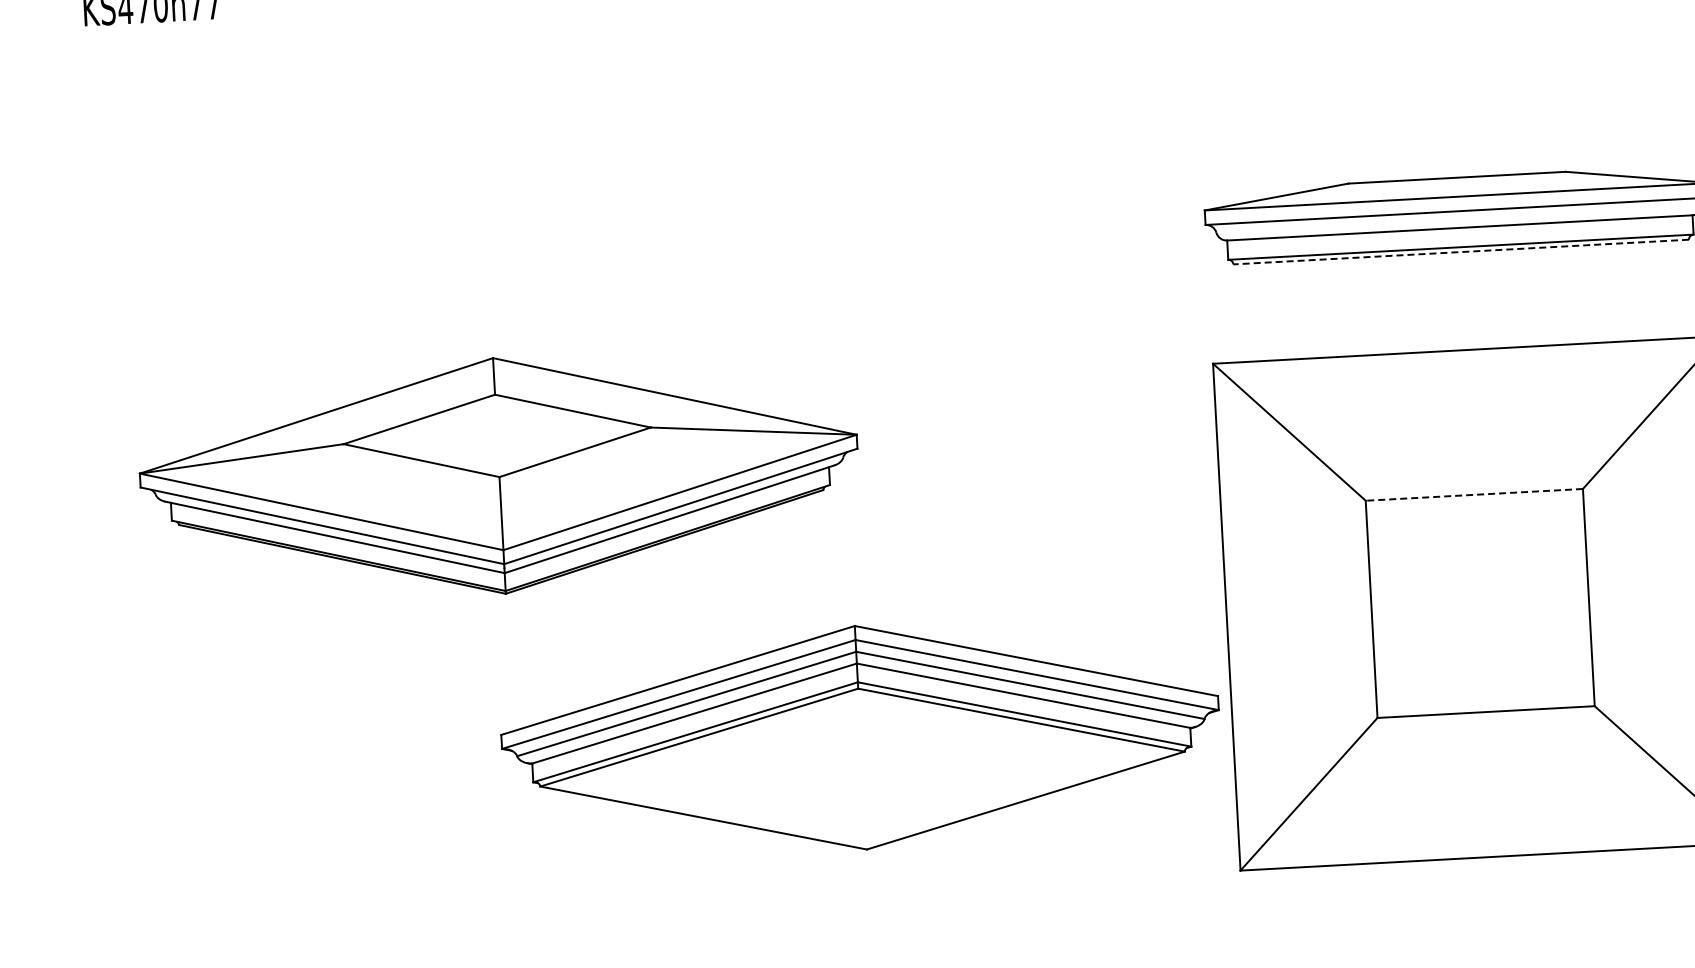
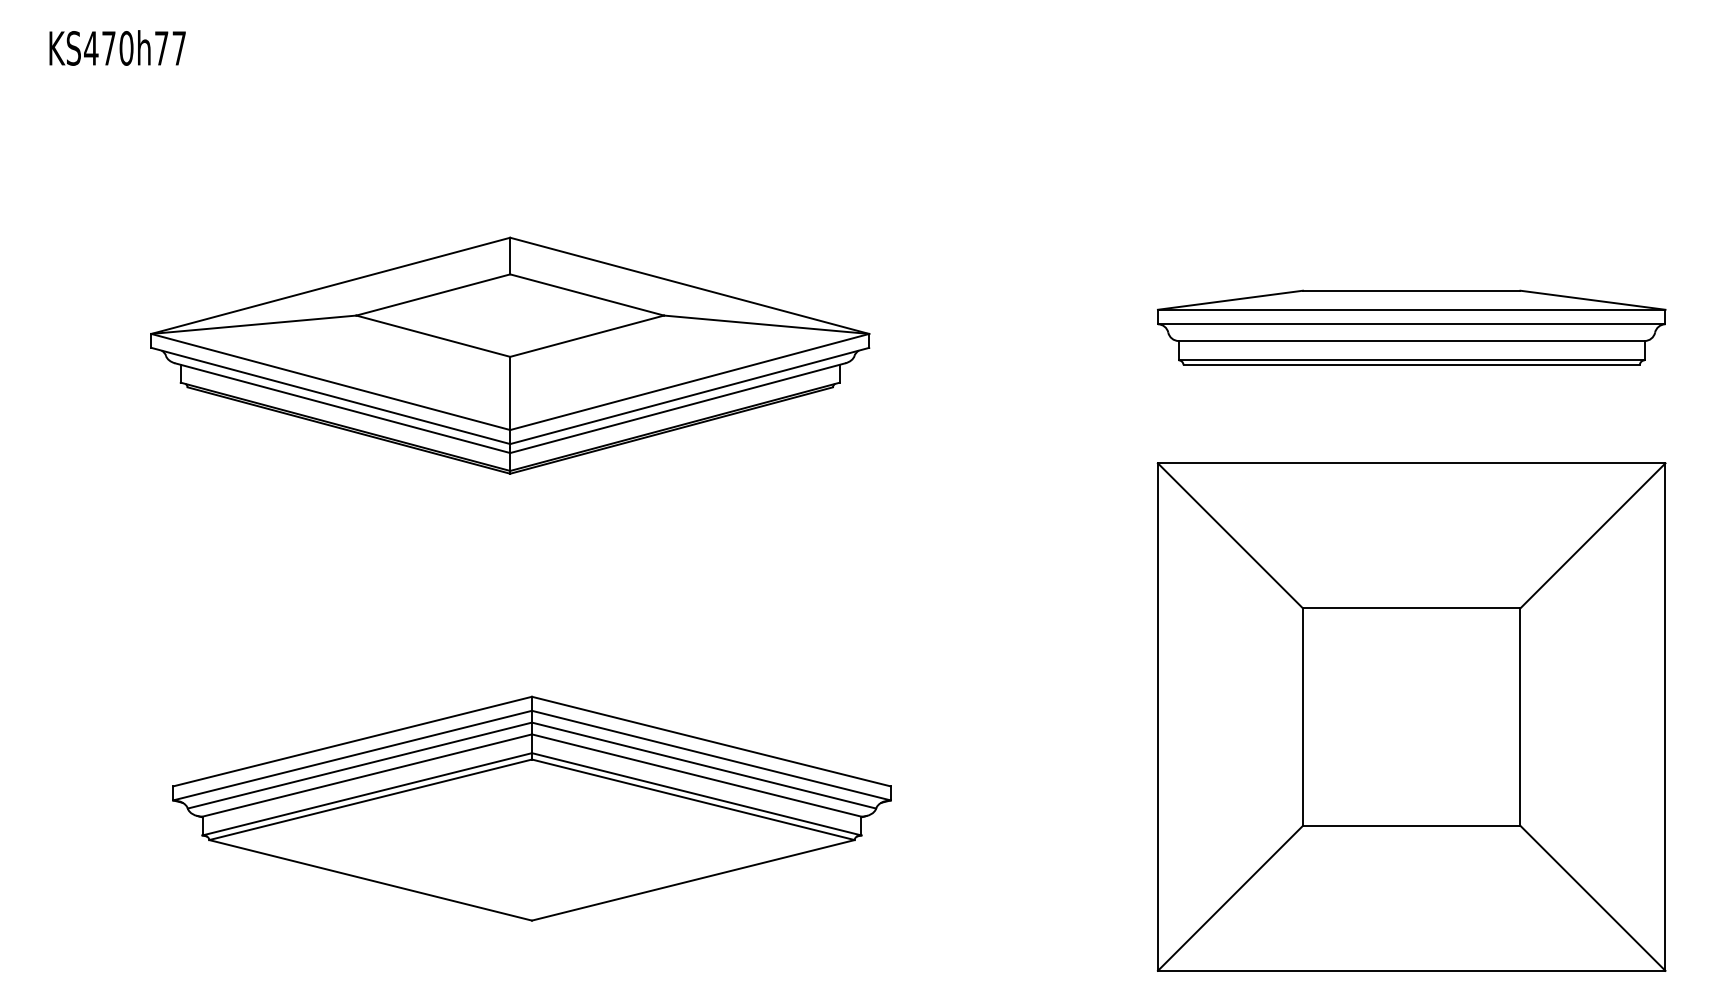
line: (1461, 252) -> (1411, 365), dashed -> solid
part: (499, 475) -> (510, 355), moved
line: (1474, 495) -> (1411, 608), dashed -> solid
part: (860, 737) -> (531, 808), moved

